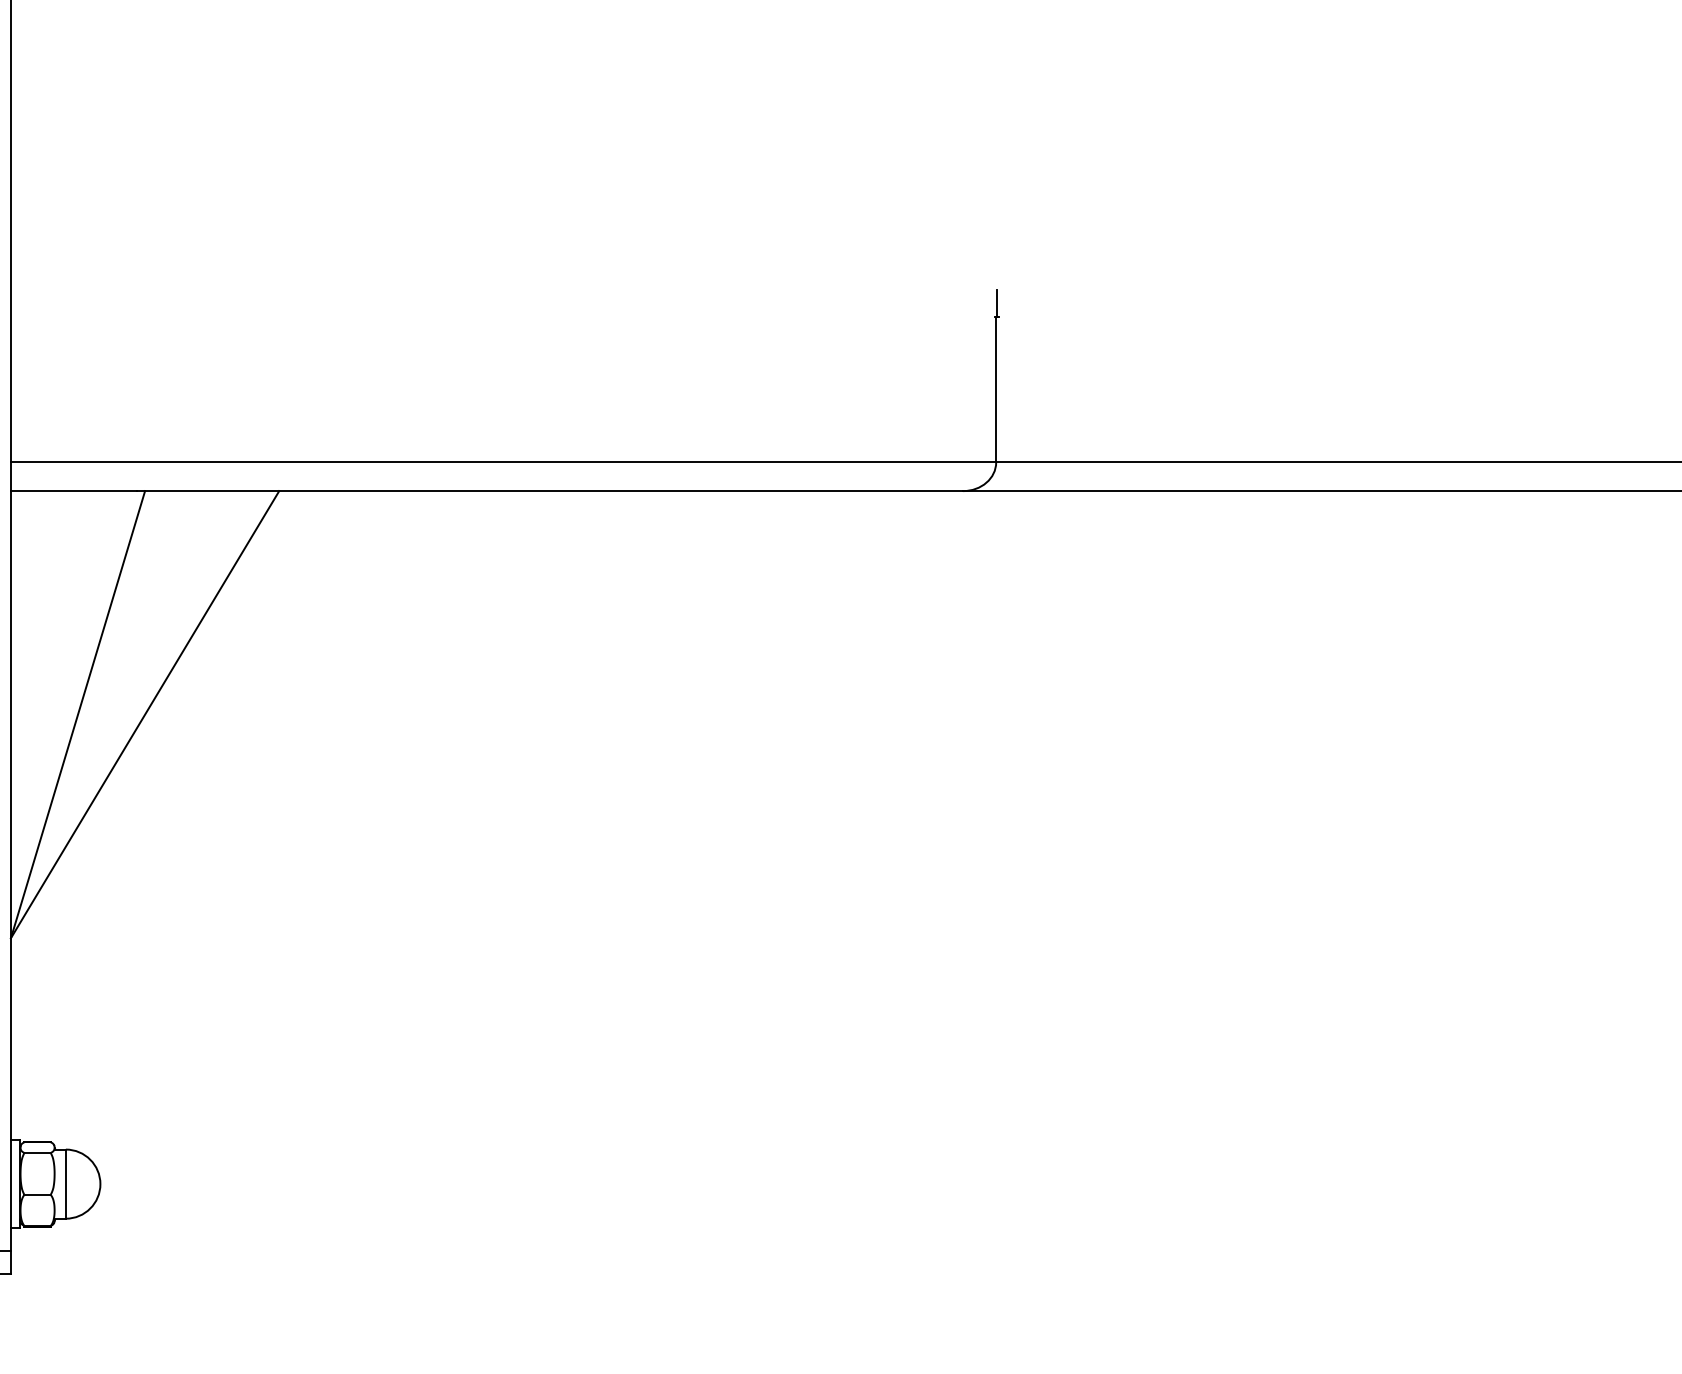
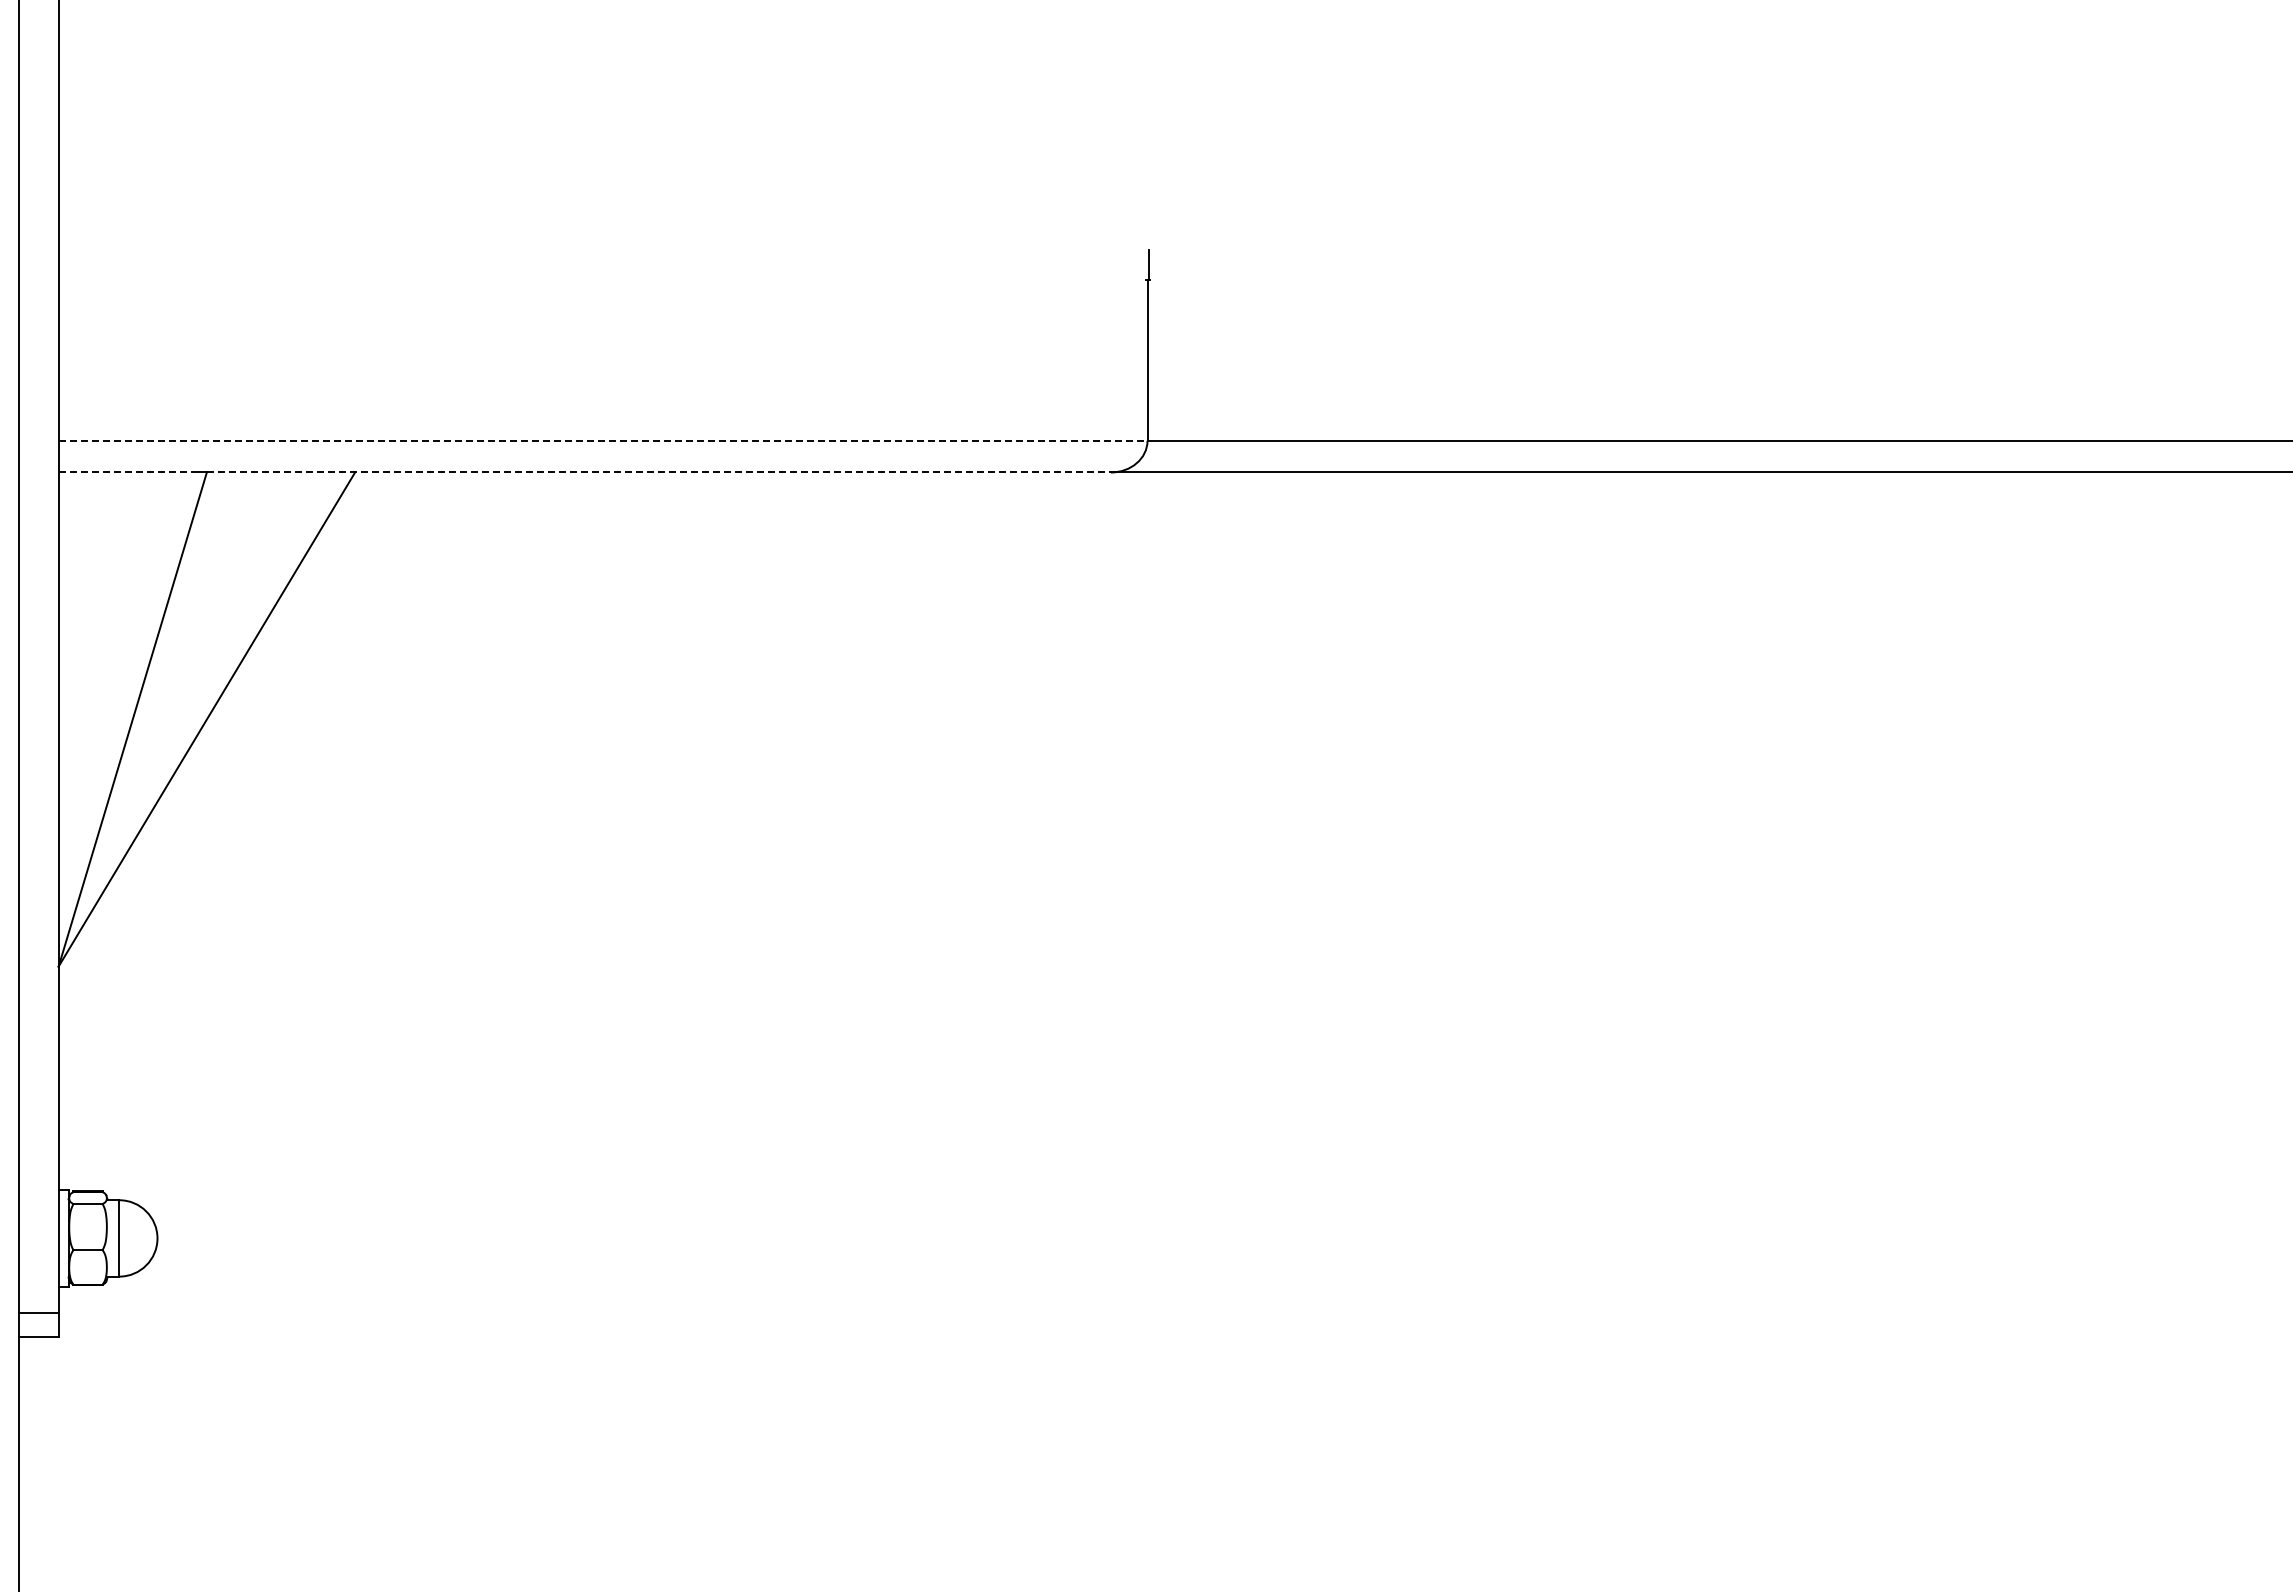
line: (503, 462) -> (603, 440), solid -> dashed
line: (74, 491) -> (128, 472), solid -> dashed
line: (554, 491) -> (659, 472), solid -> dashed

